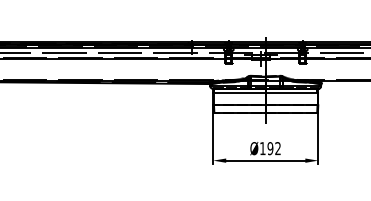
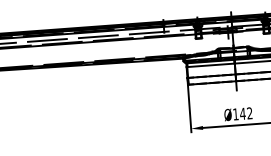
text: (270, 148) -> (242, 113), Ø192 -> Ø142

